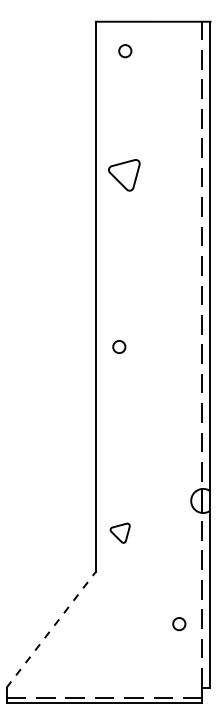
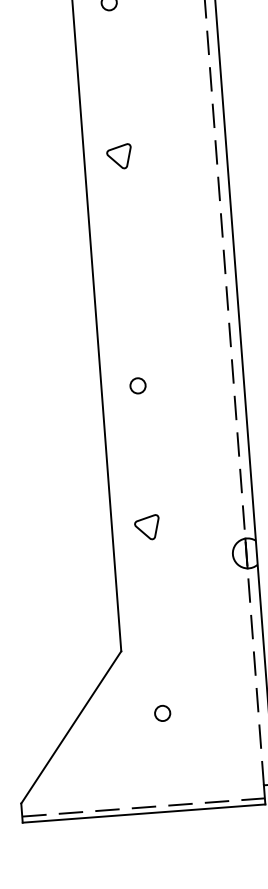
part: (123, 174) -> (118, 155), size x0.62
circle: (119, 346) -> (138, 385), moved
part: (119, 532) -> (146, 526), moved
circle: (179, 624) -> (162, 713), moved
line: (51, 629) -> (71, 727), dashed -> solid

